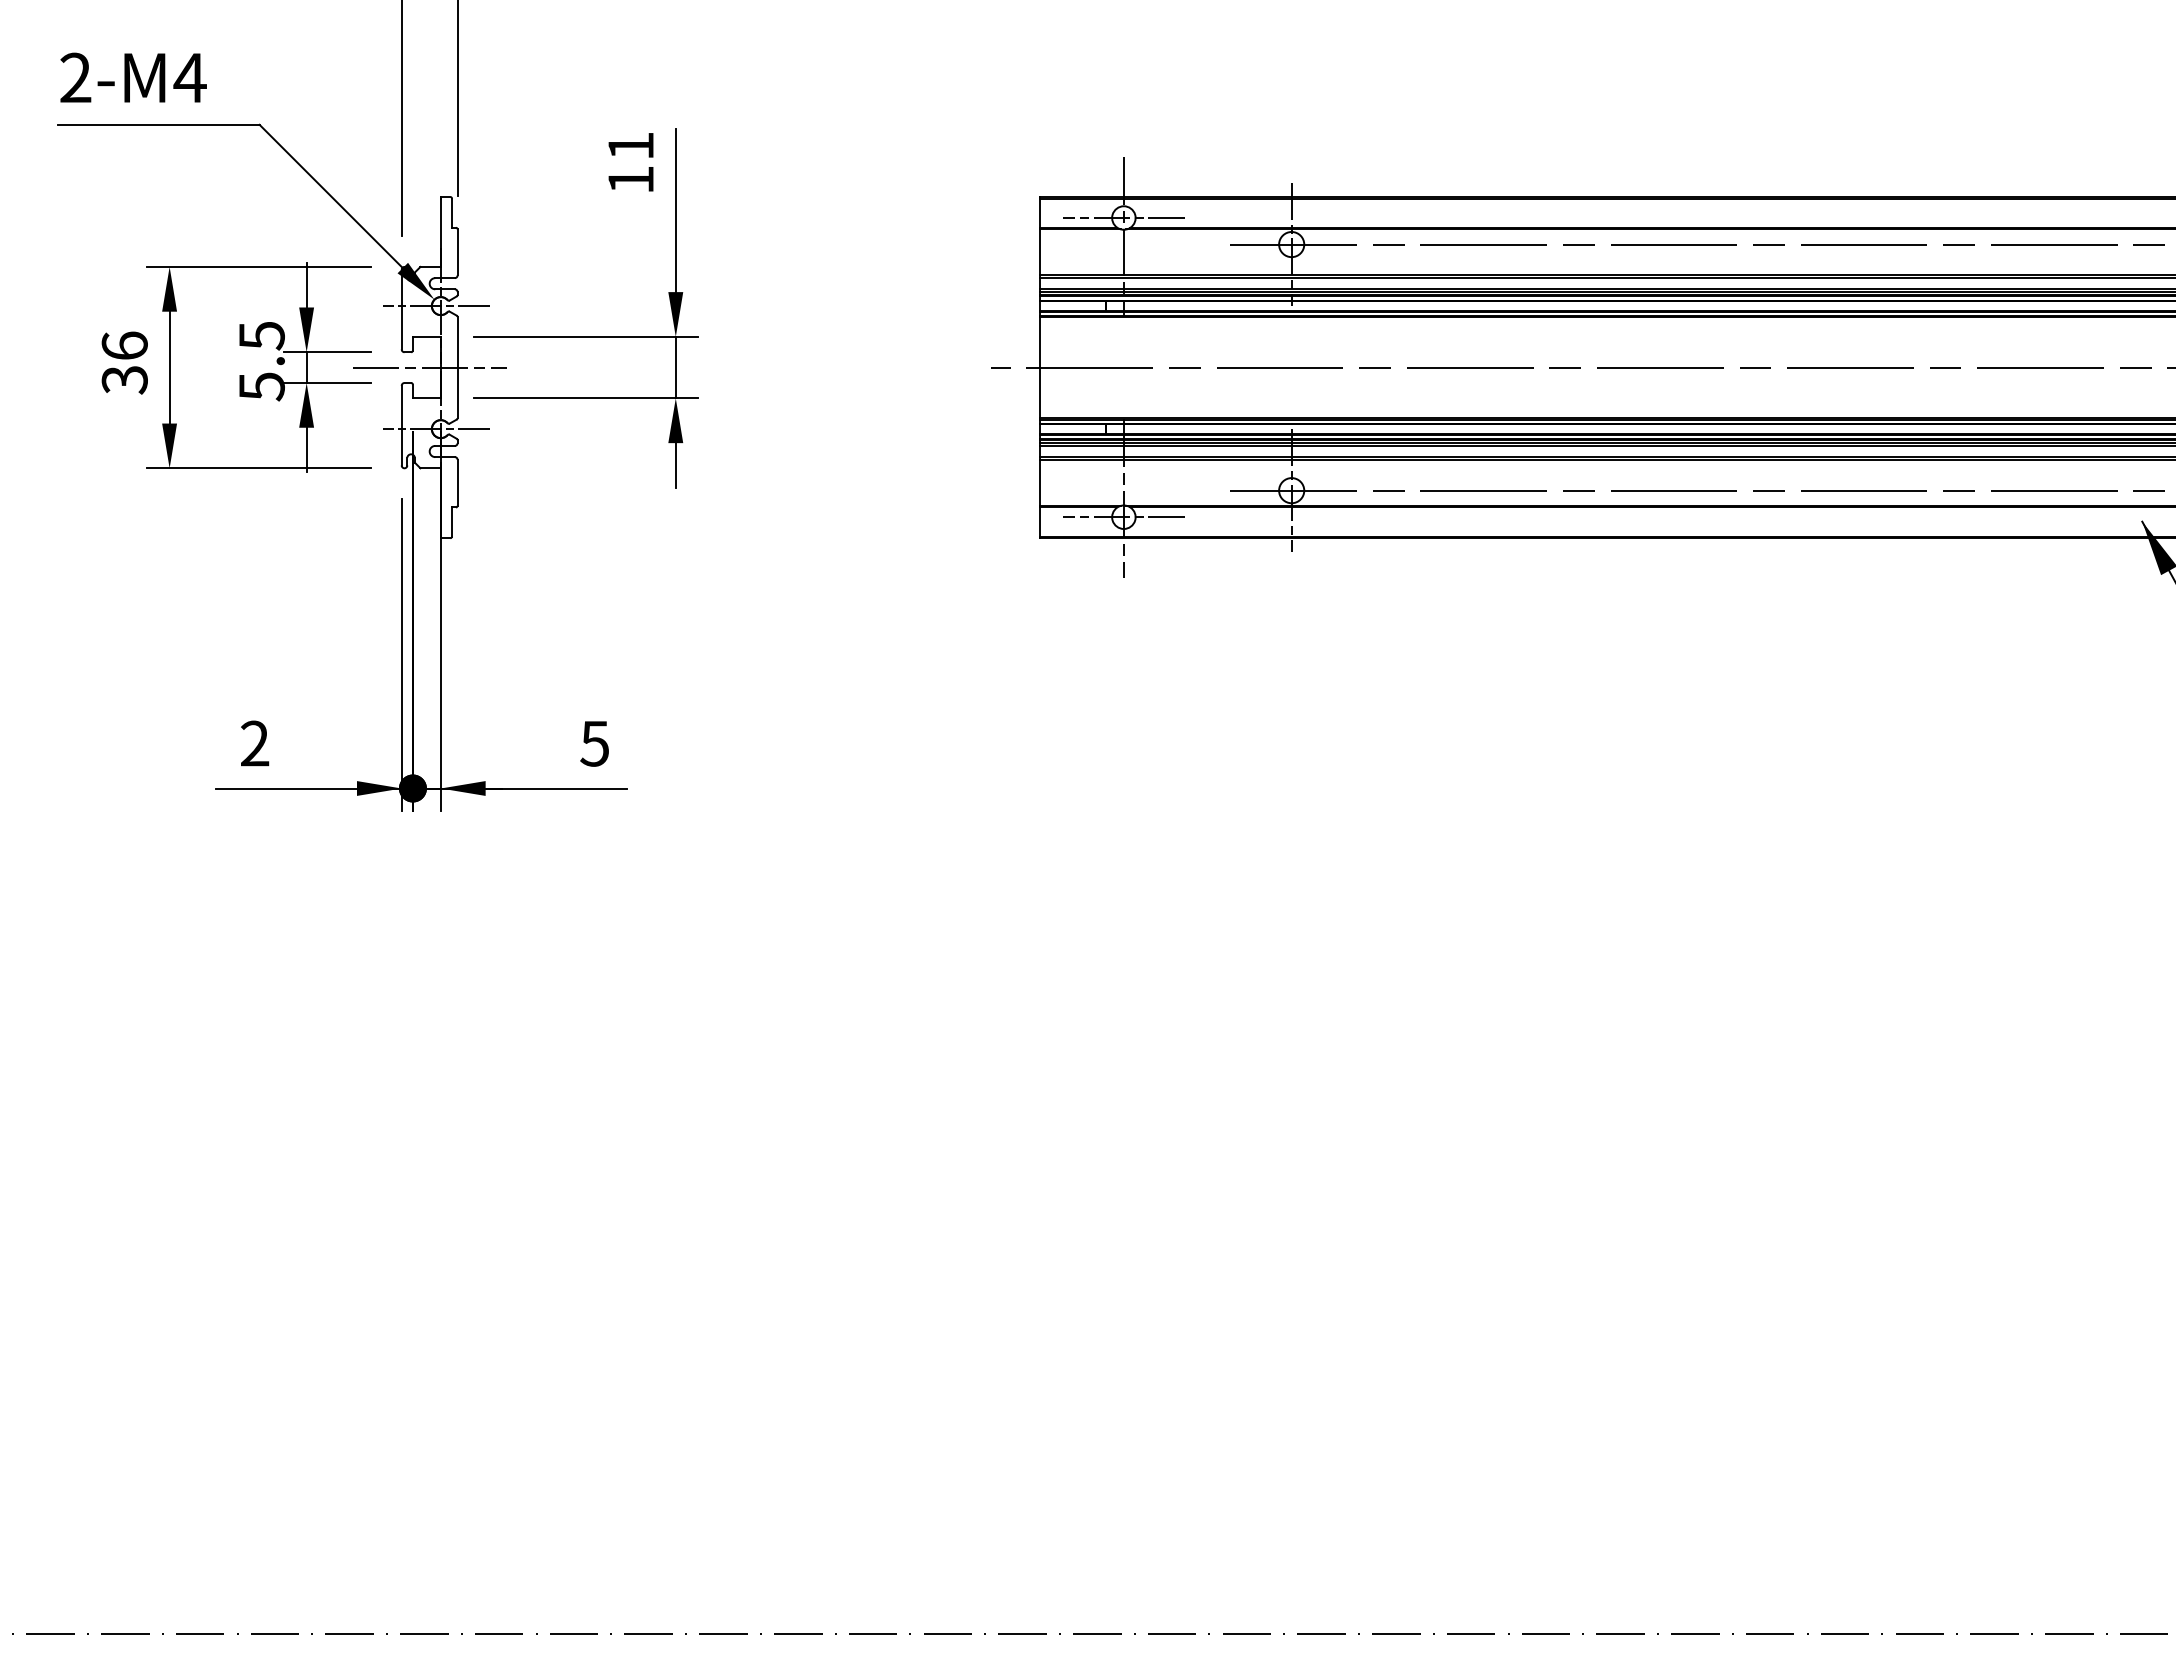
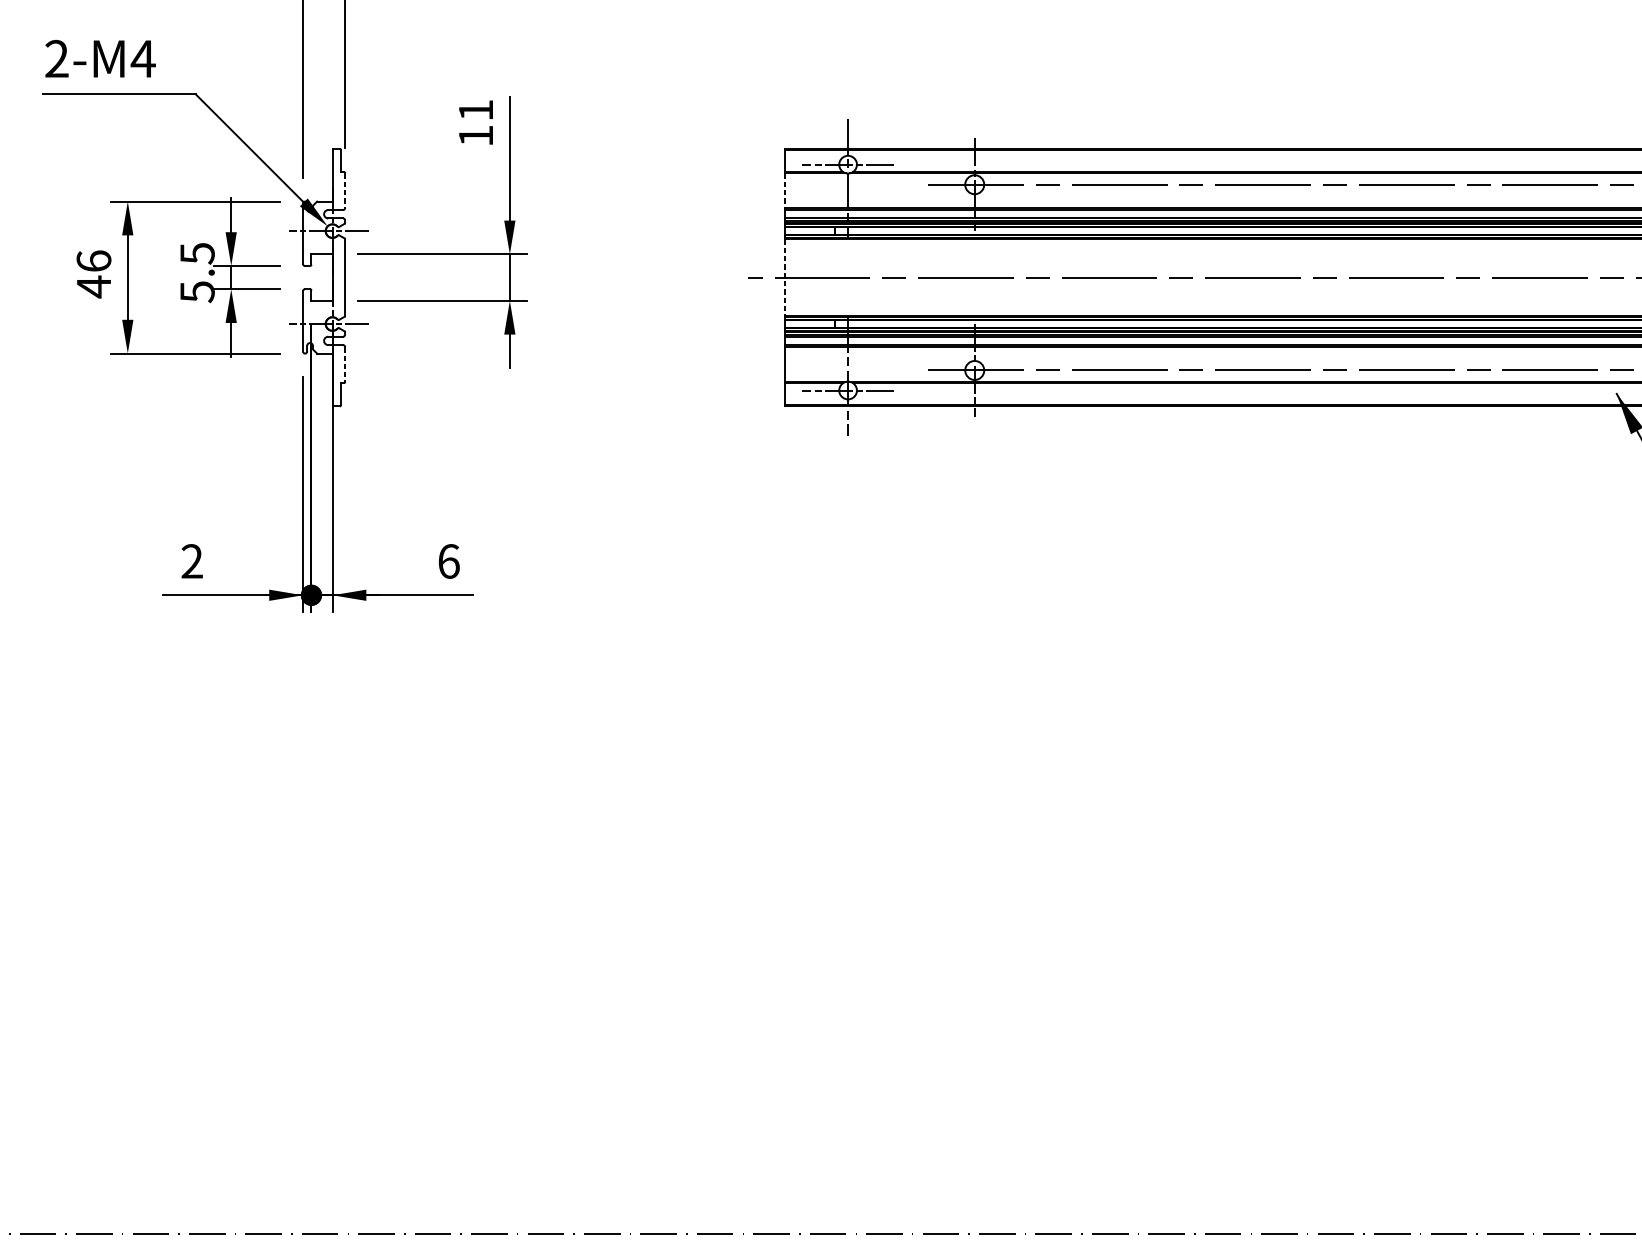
line: (457, 252) -> (345, 190), solid -> dashed
line: (1040, 252) -> (785, 190), solid -> dashed
line: (429, 367) -> (323, 277), removed
line: (1040, 367) -> (785, 277), solid -> dashed
text: (124, 379) -> (93, 286), 36 -> 46
line: (457, 482) -> (345, 364), solid -> dashed
text: (594, 743) -> (448, 561), 5 -> 6

